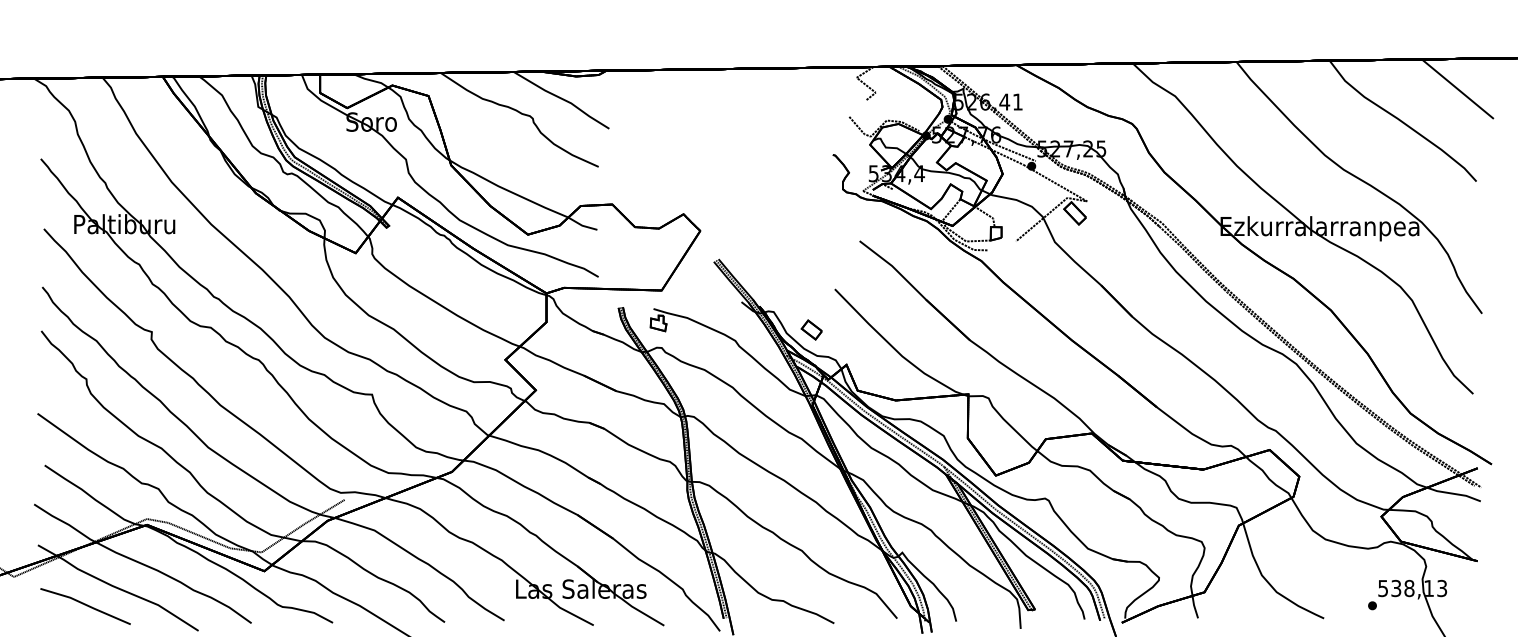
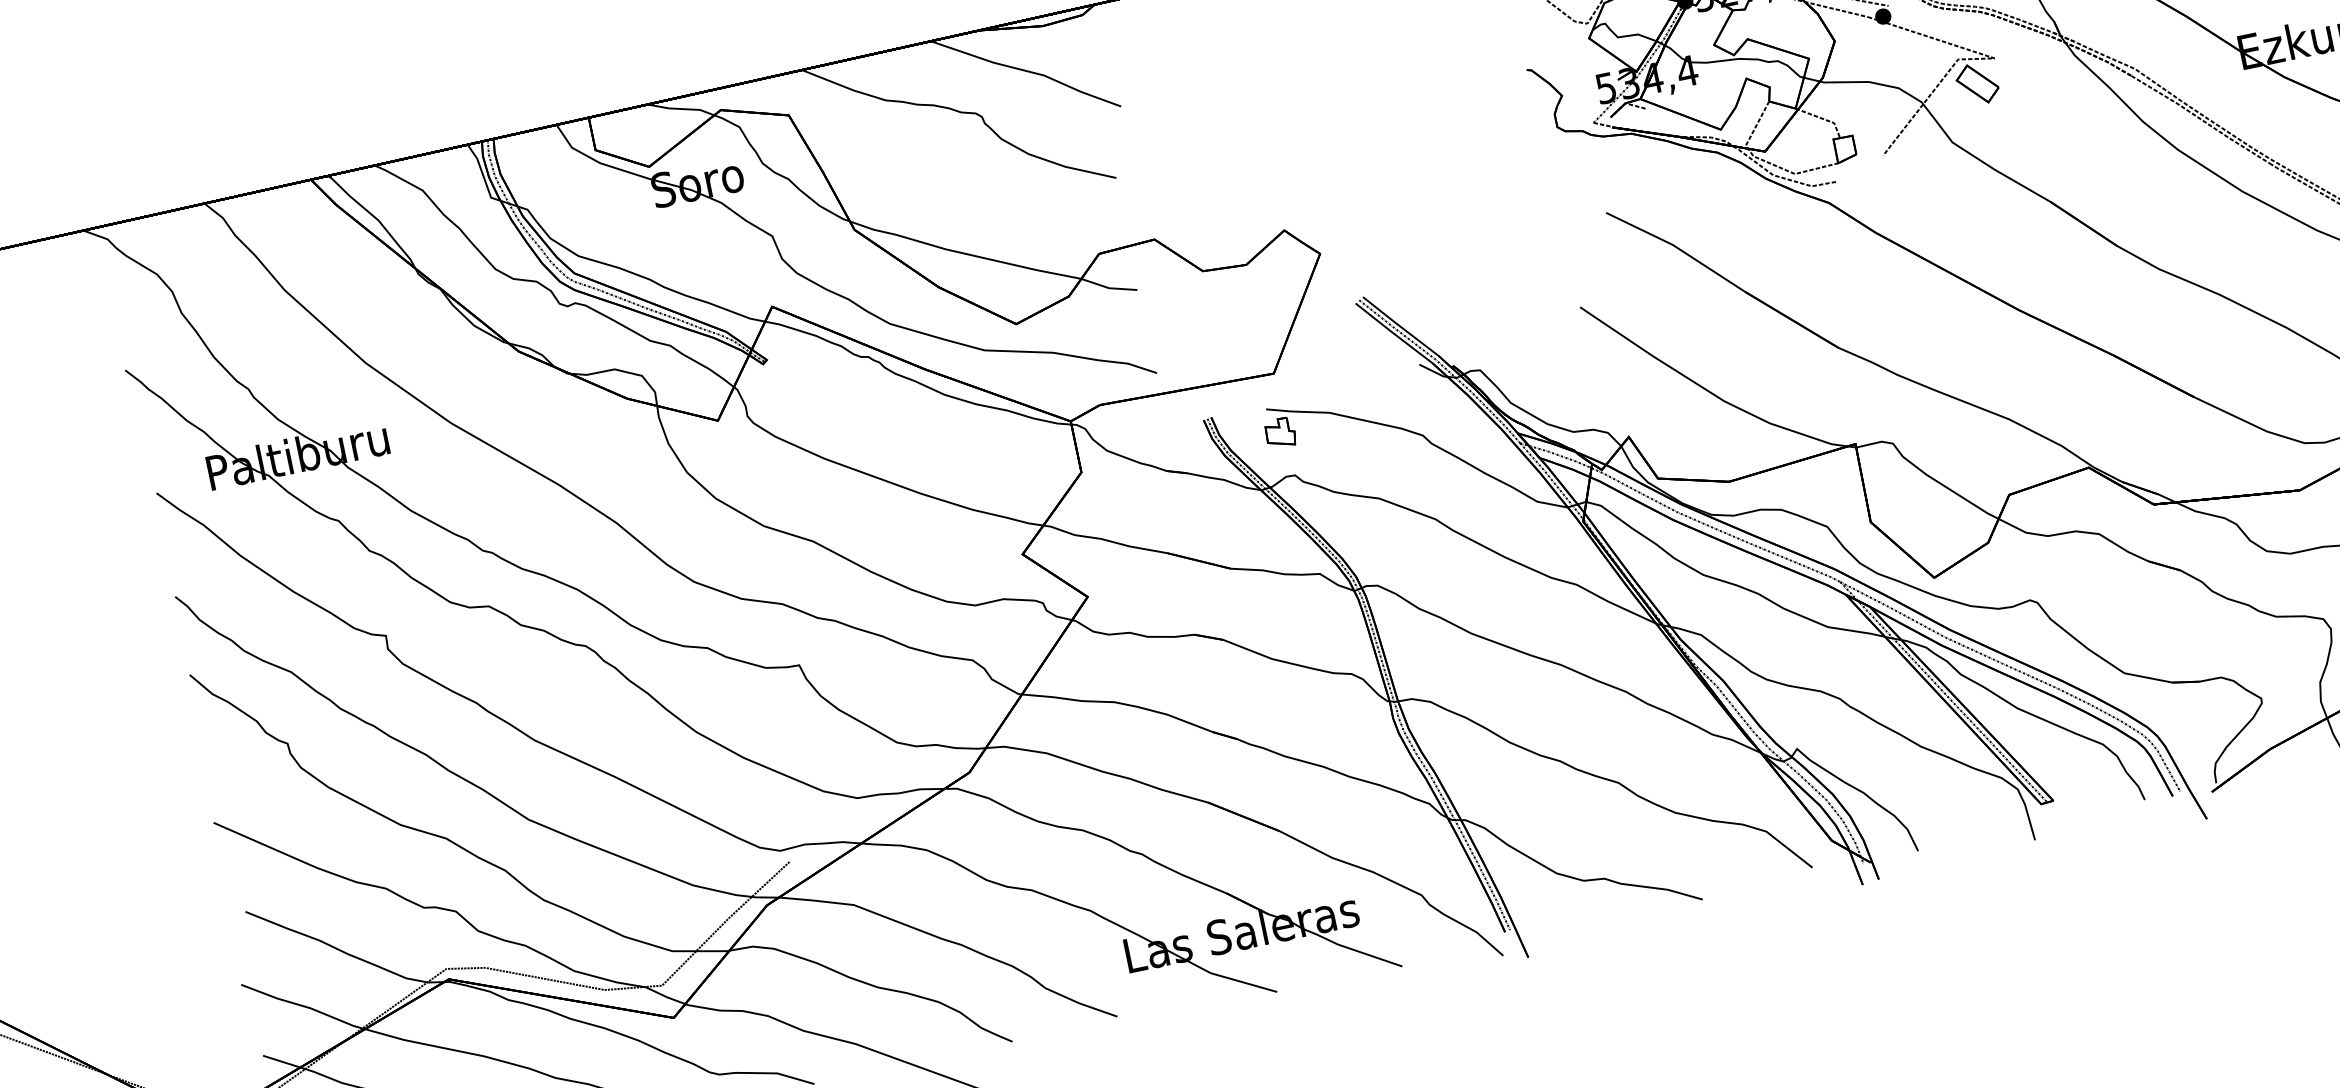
part: (811, 329) -> (1553, 387), removed

